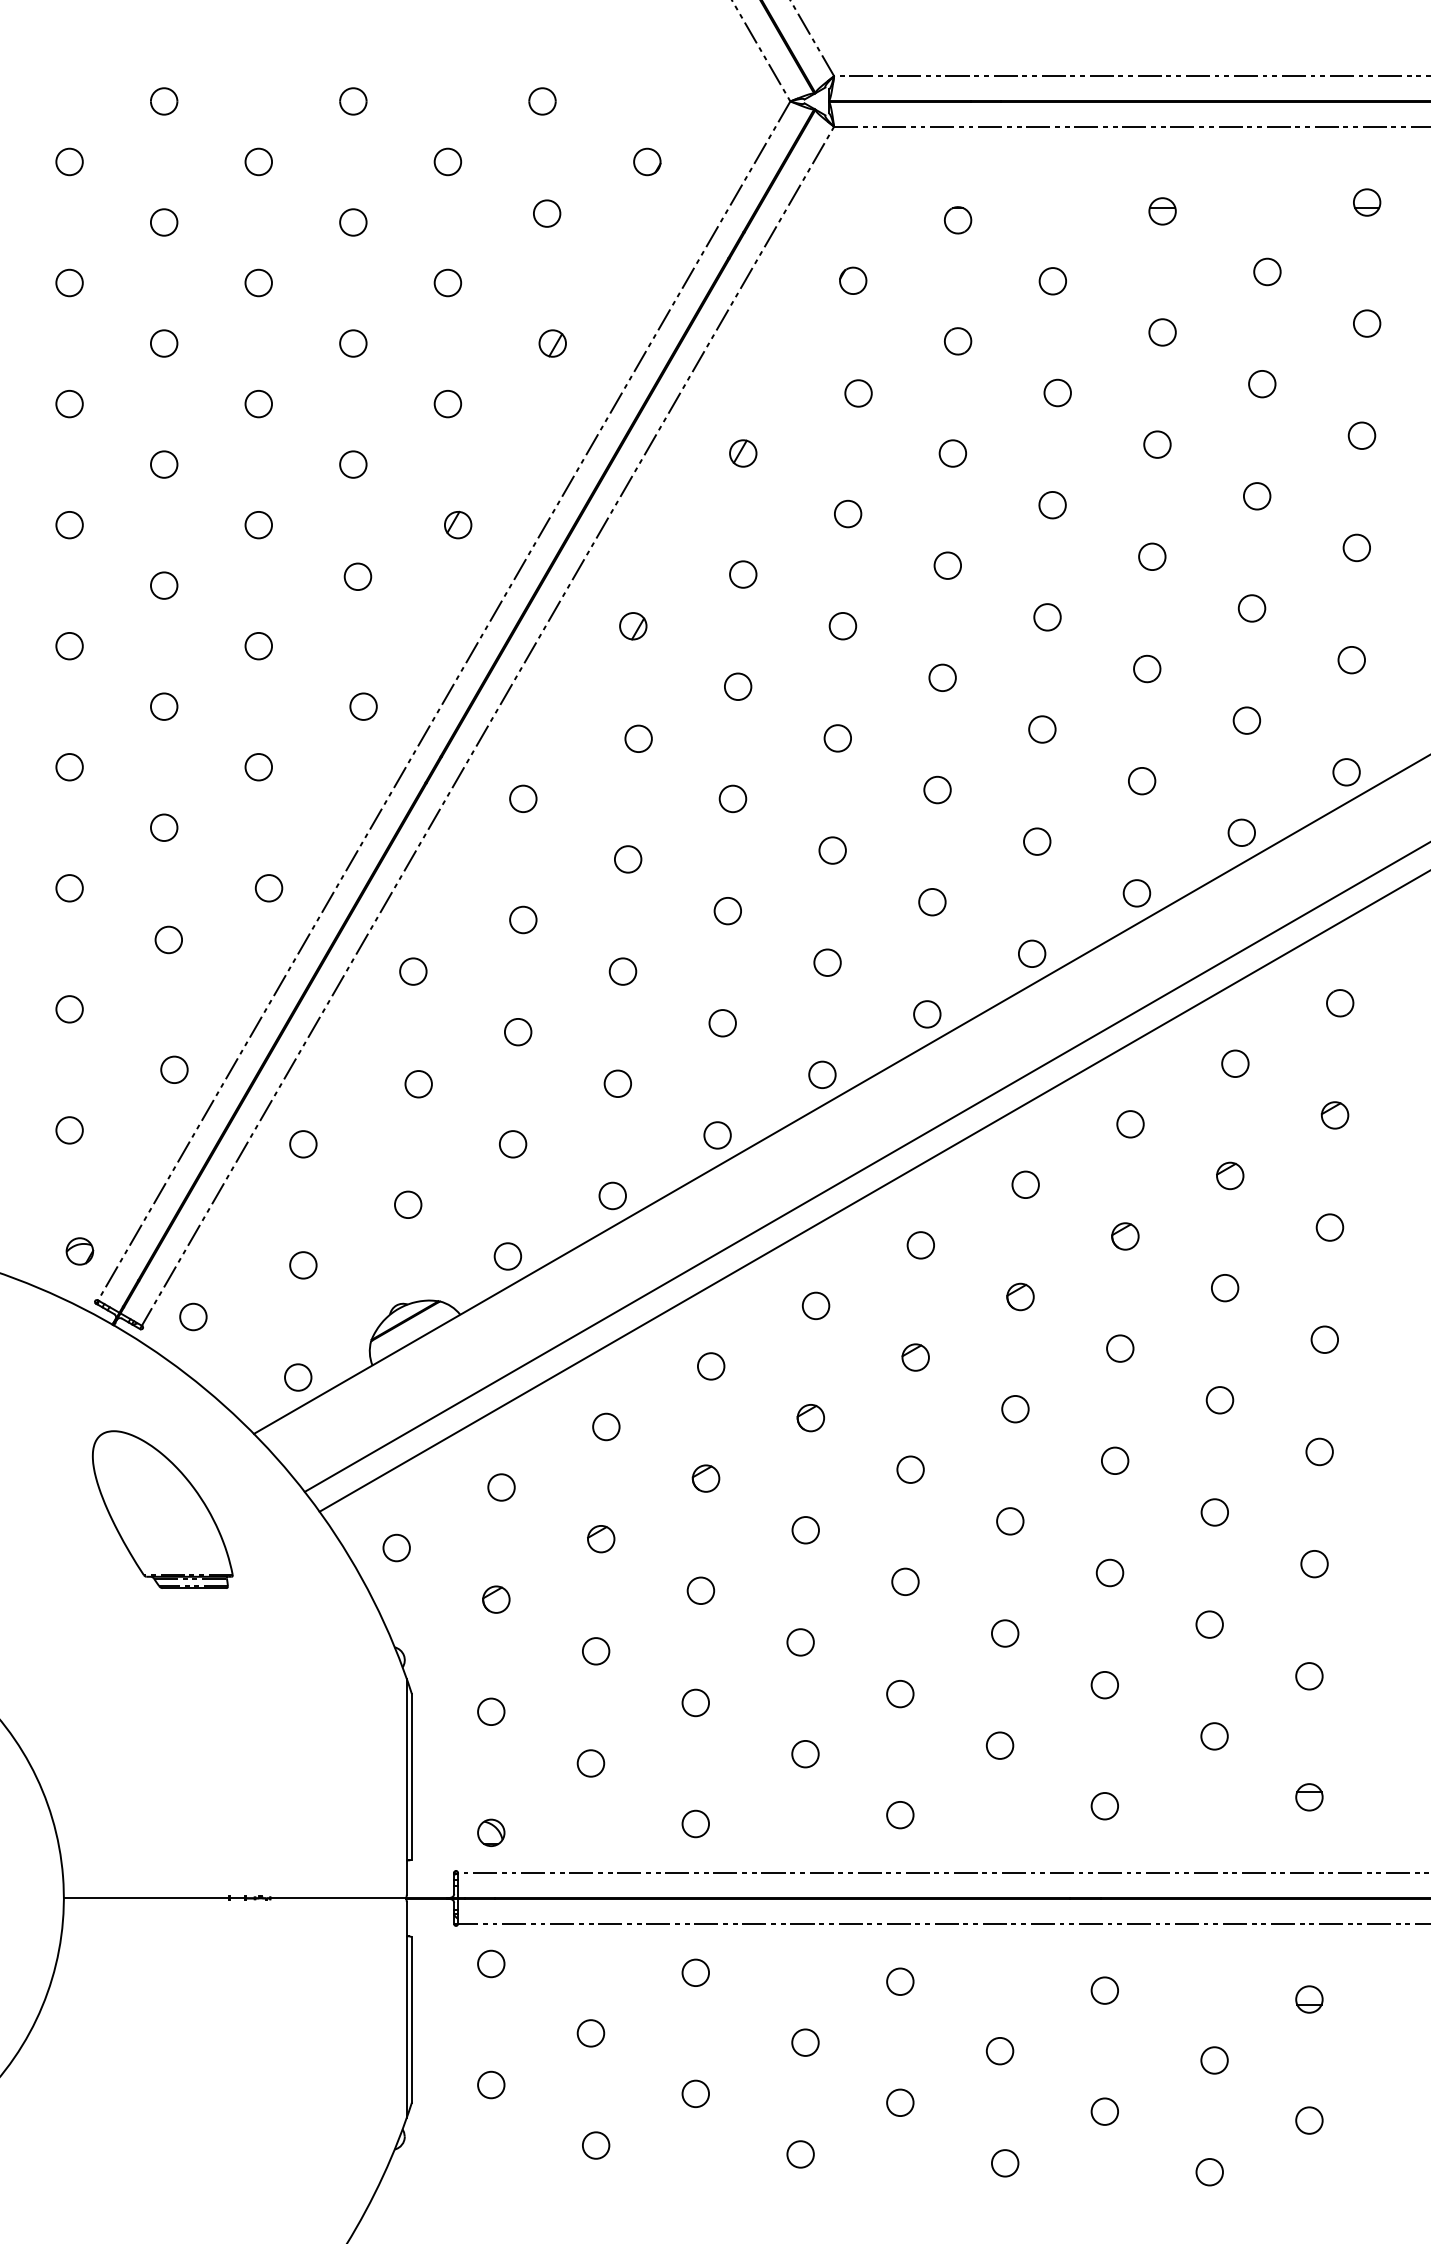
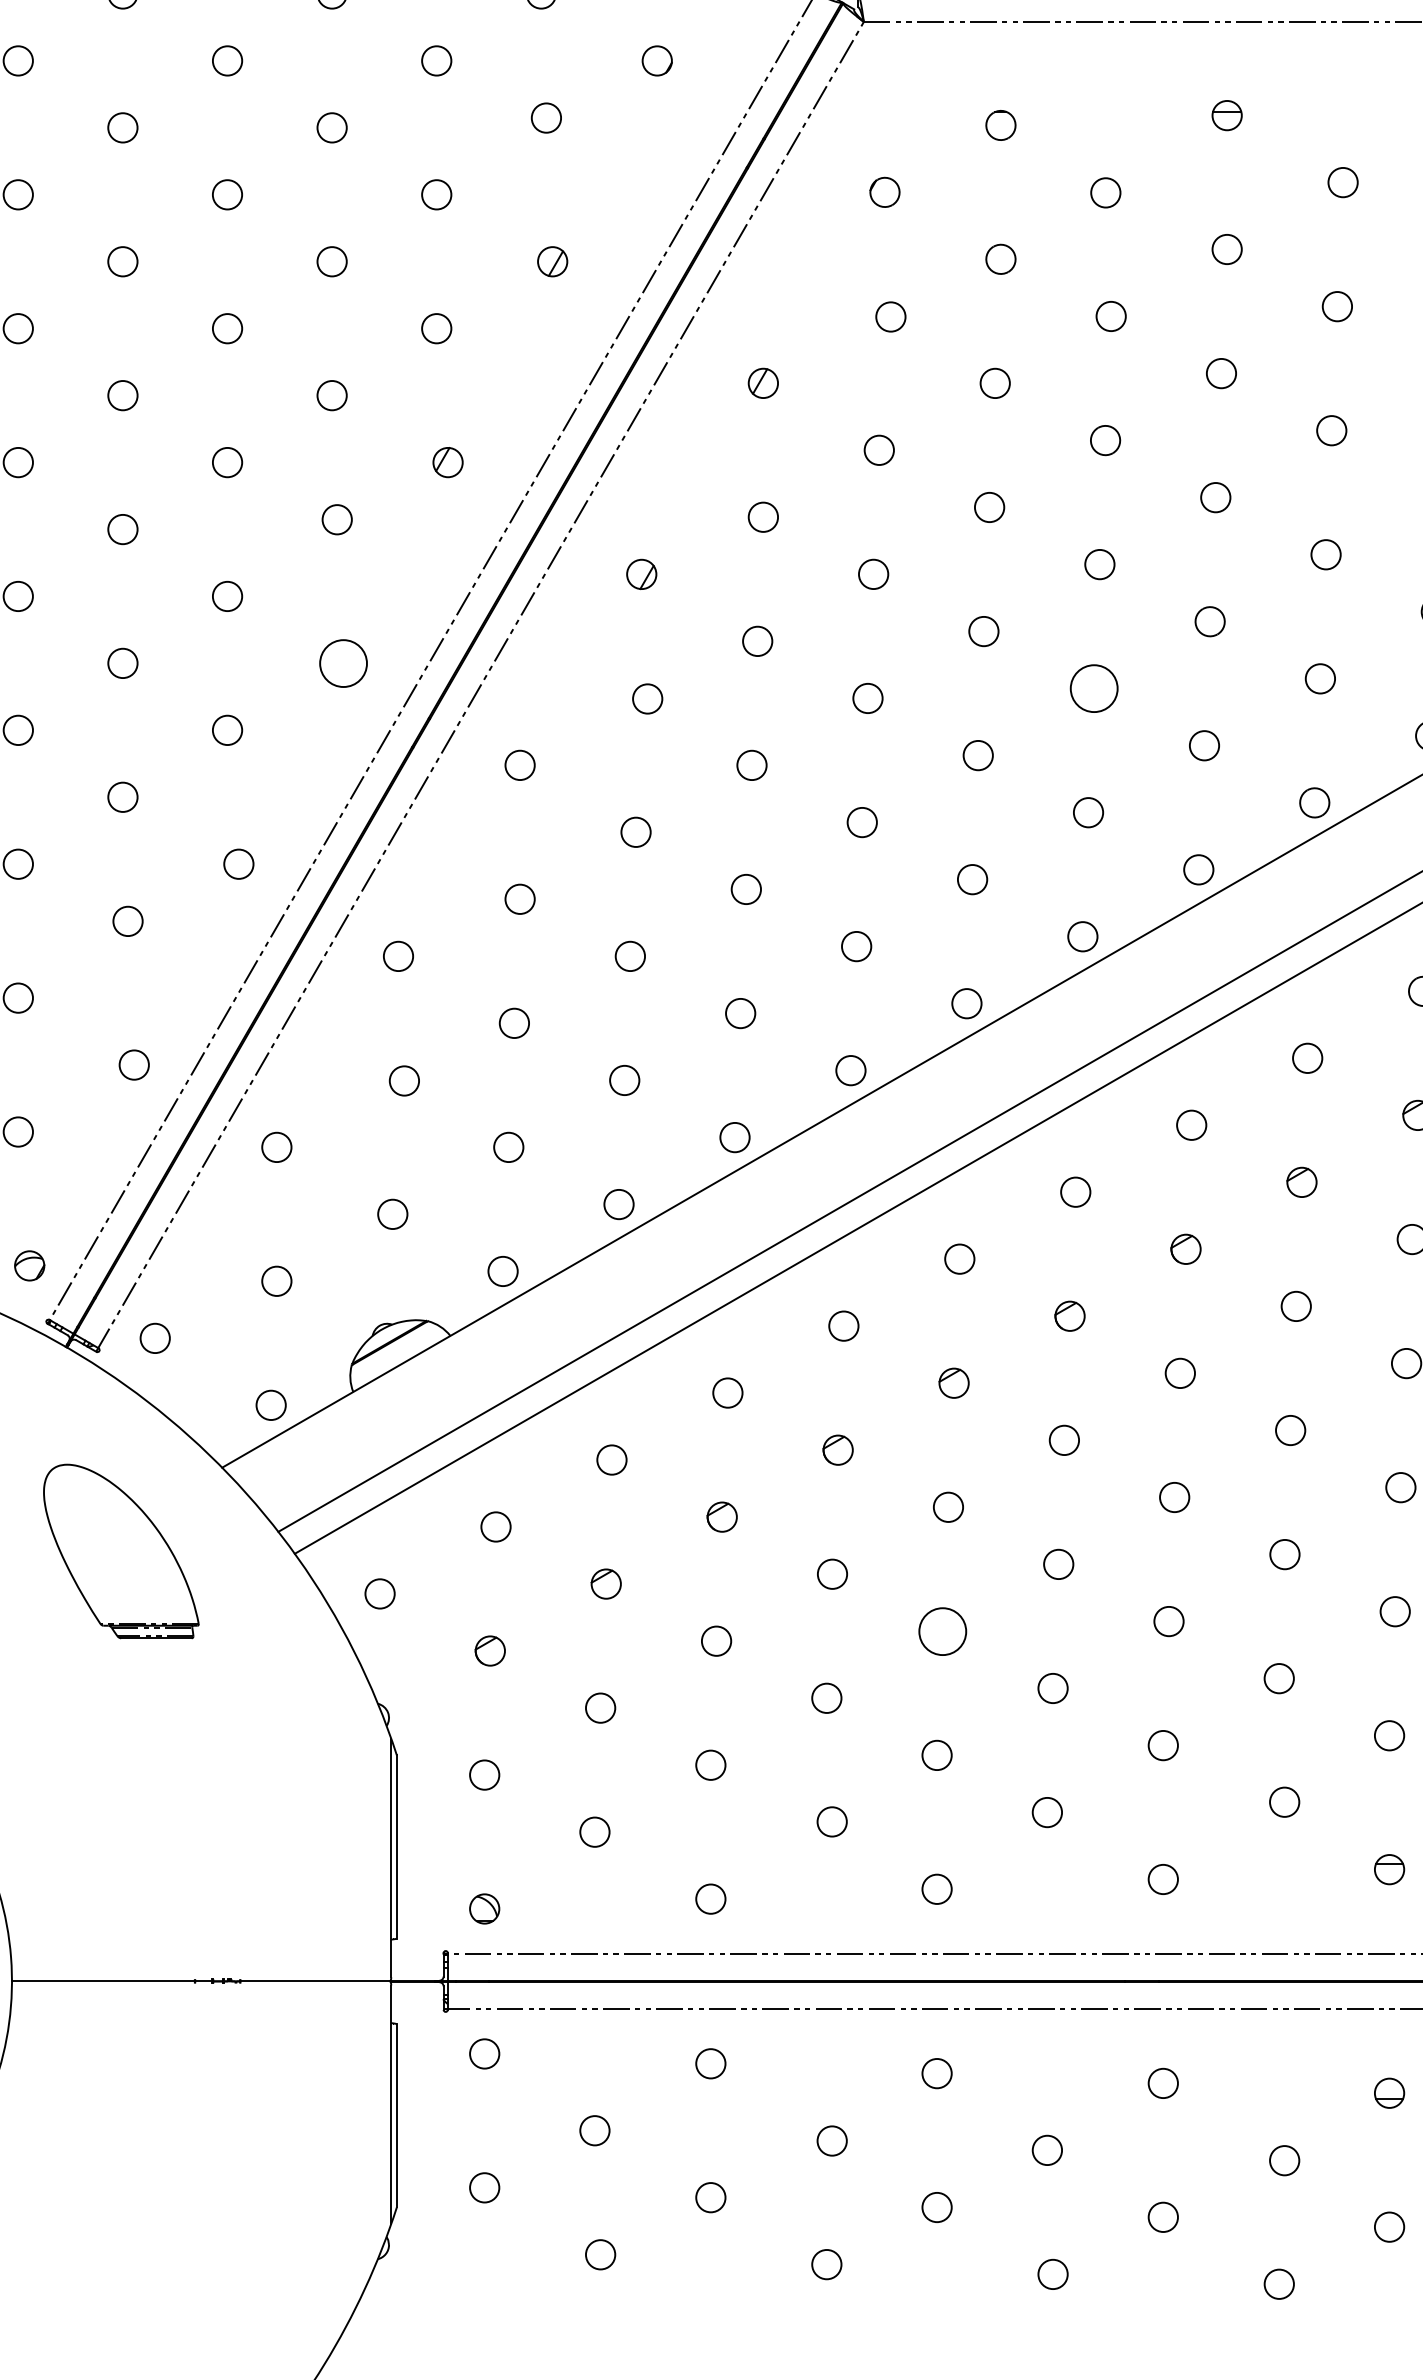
circle: (363, 706) -> (343, 663), size x1.6
circle: (1042, 729) -> (1094, 688), size x1.6
circle: (905, 1581) -> (942, 1630), size x1.6

